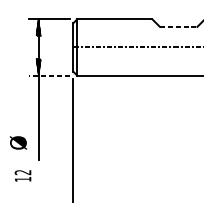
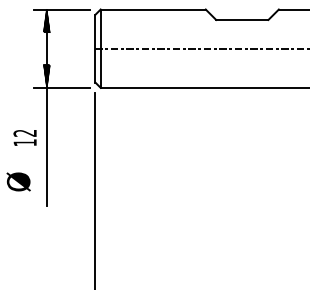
line: (178, 26) -> (242, 19), dashed -> solid
line: (49, 75) -> (61, 87), dashed -> solid
text: (22, 175) -> (24, 137), moved

